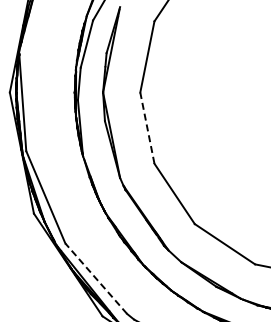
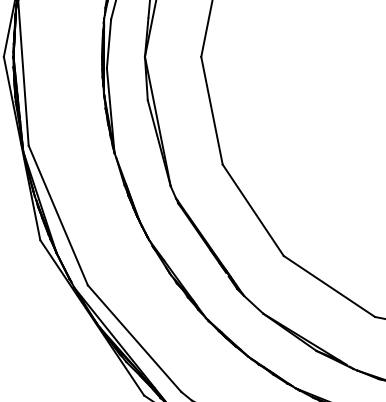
line: (147, 127) -> (212, 109), dashed -> solid
line: (96, 278) -> (134, 338), dashed -> solid

